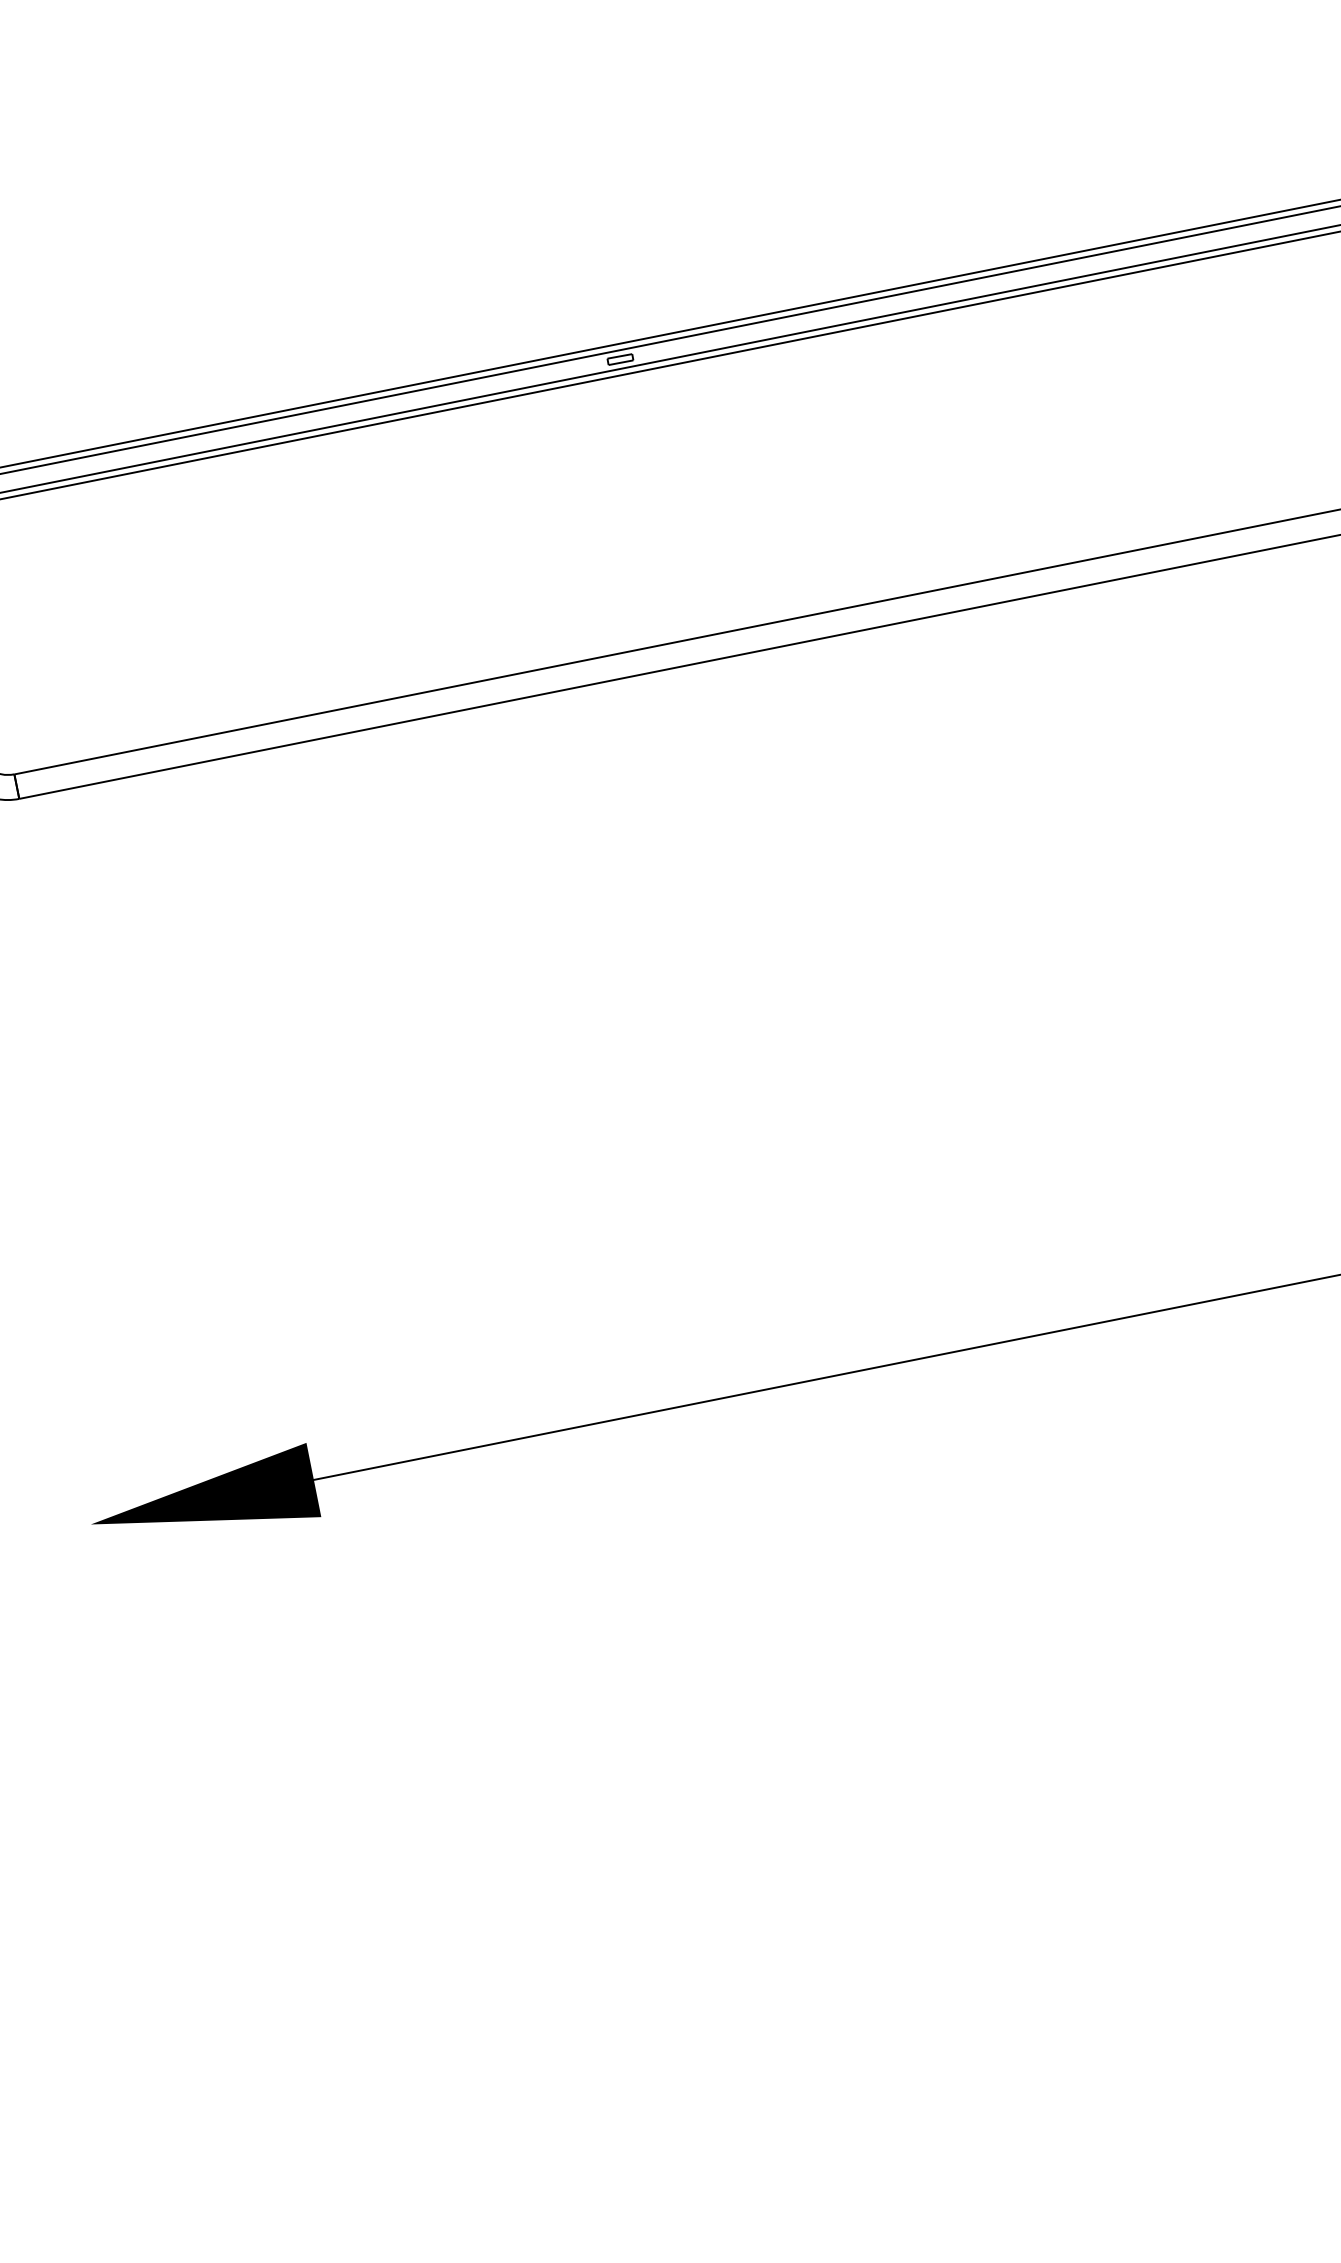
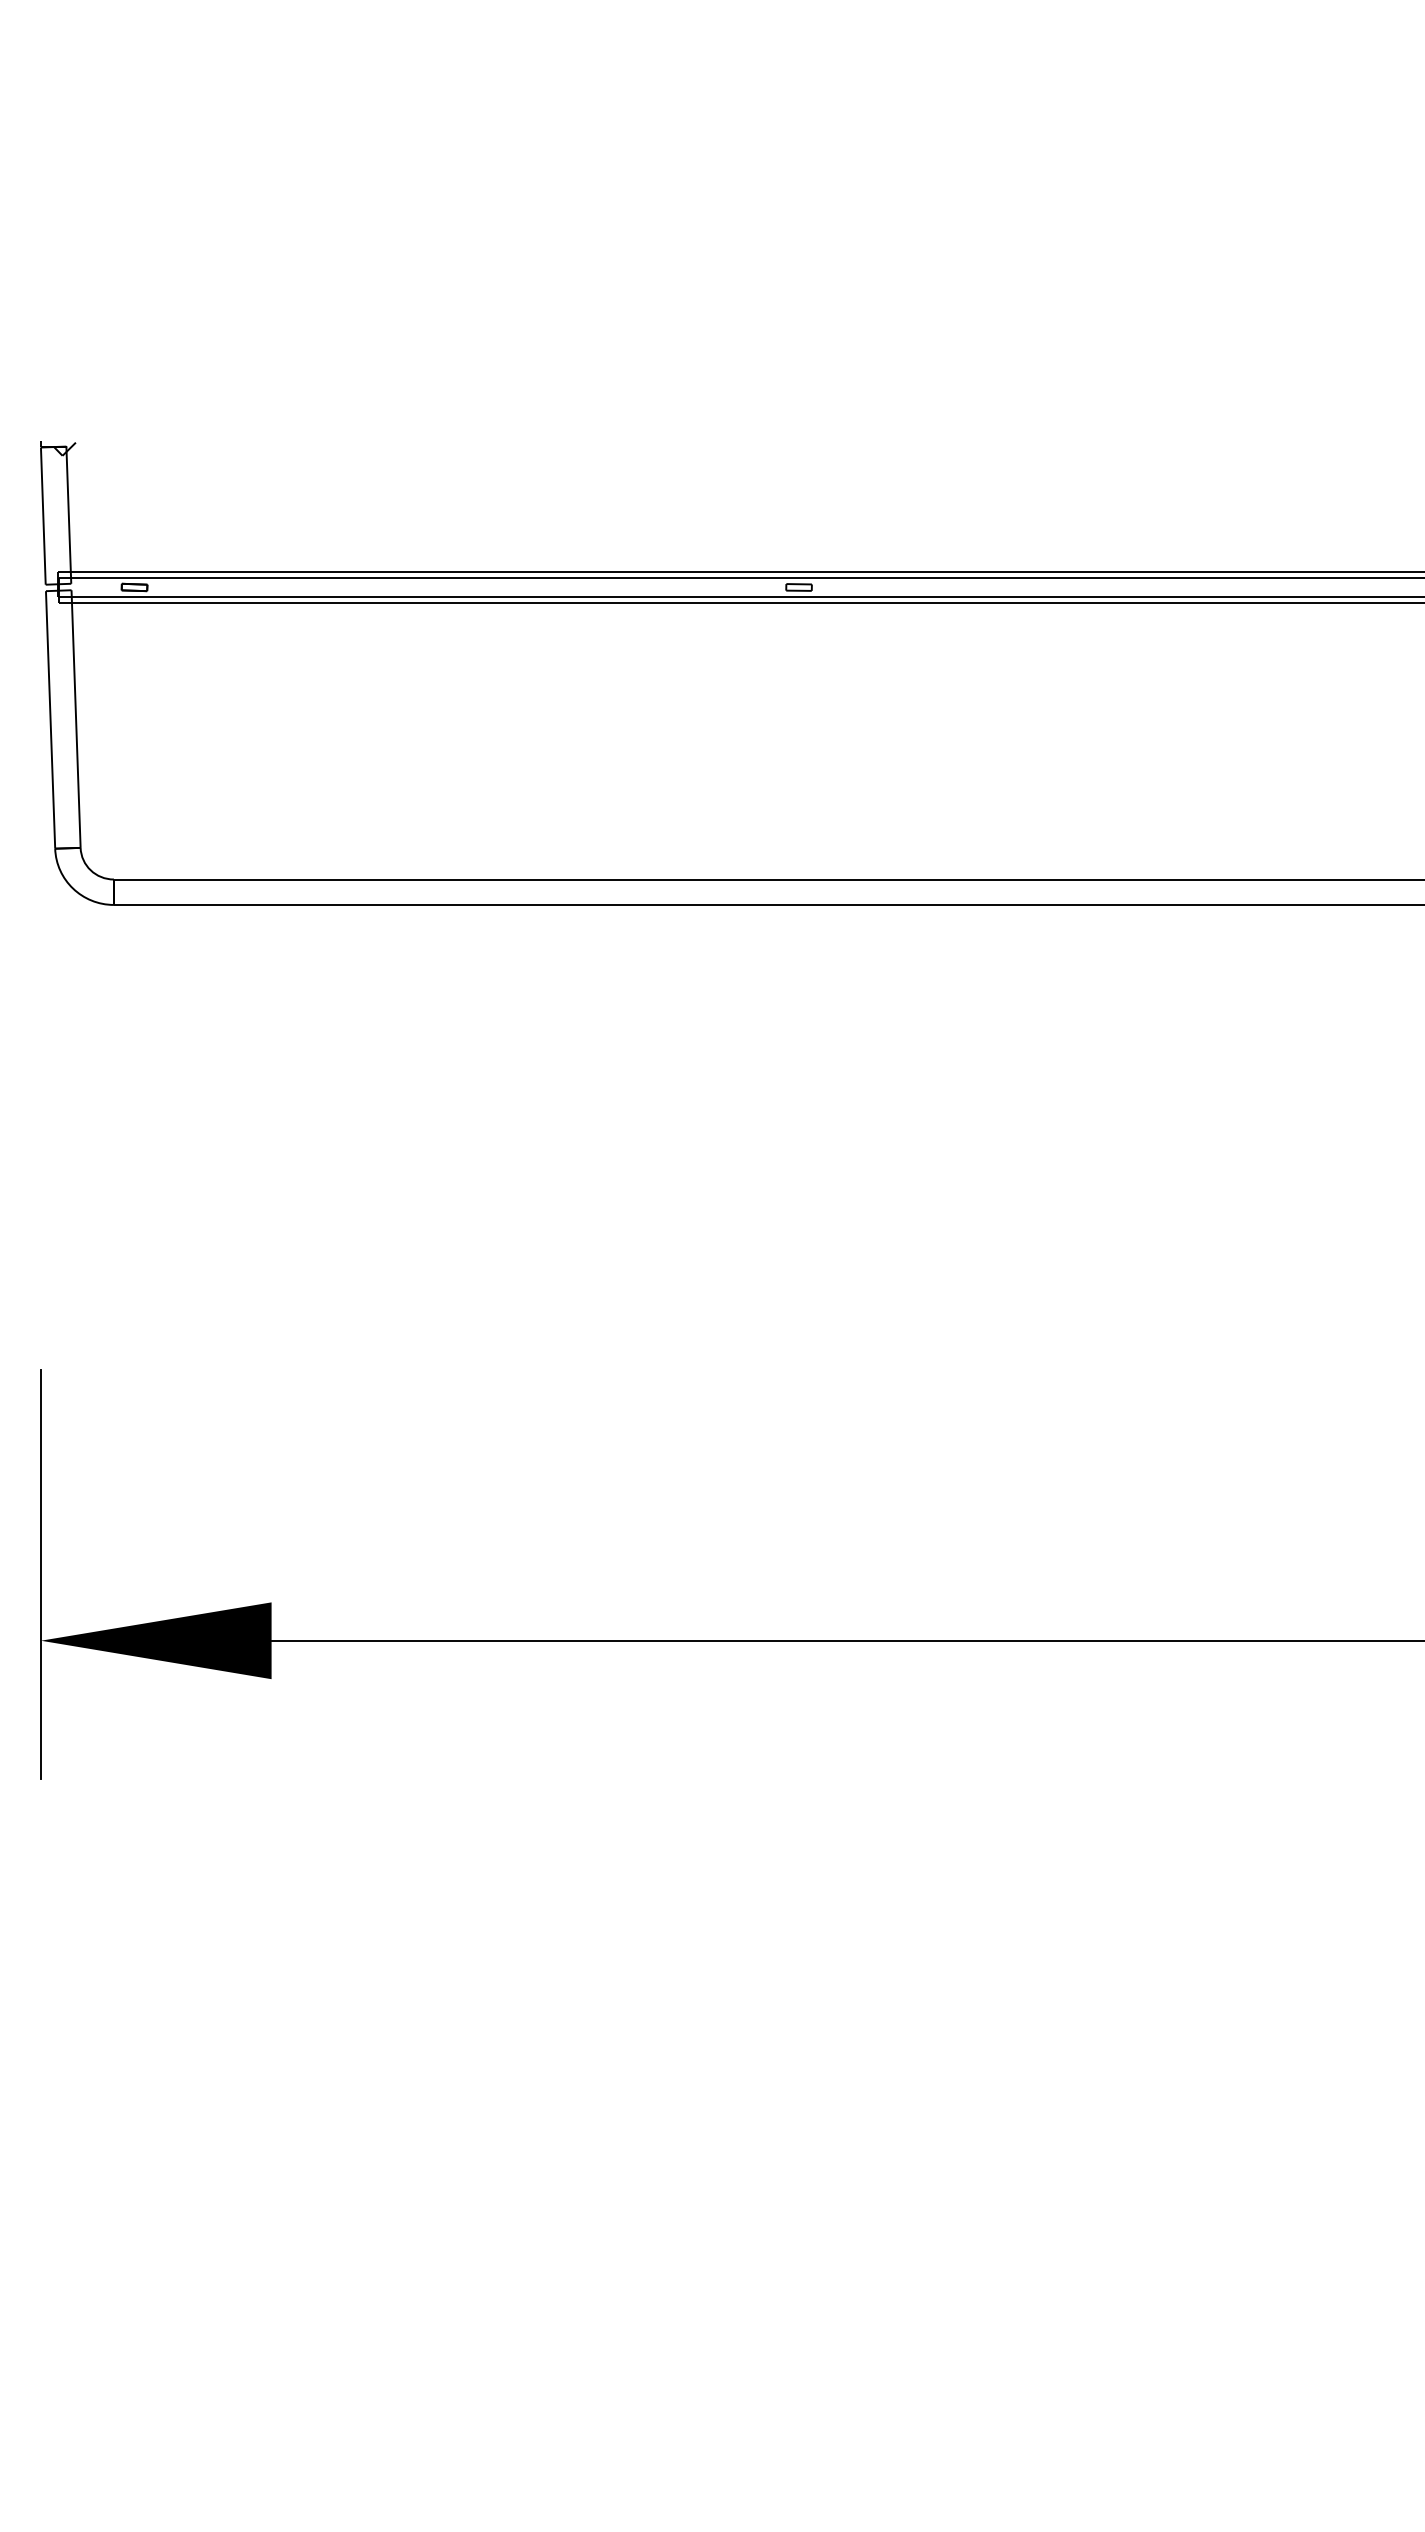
line: (77, 1460) -> (40, 1574), added

